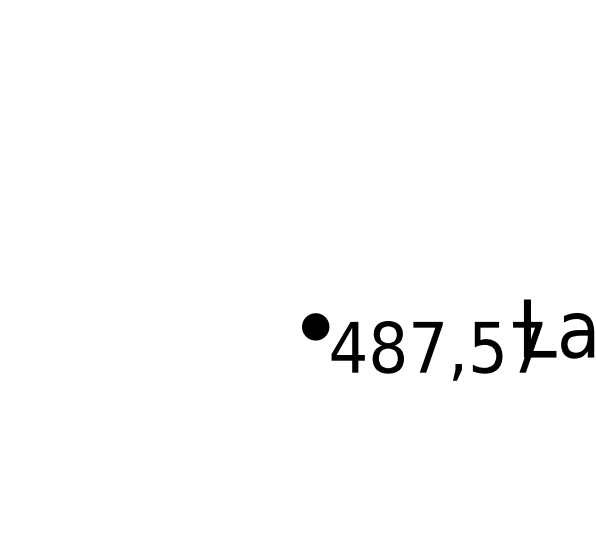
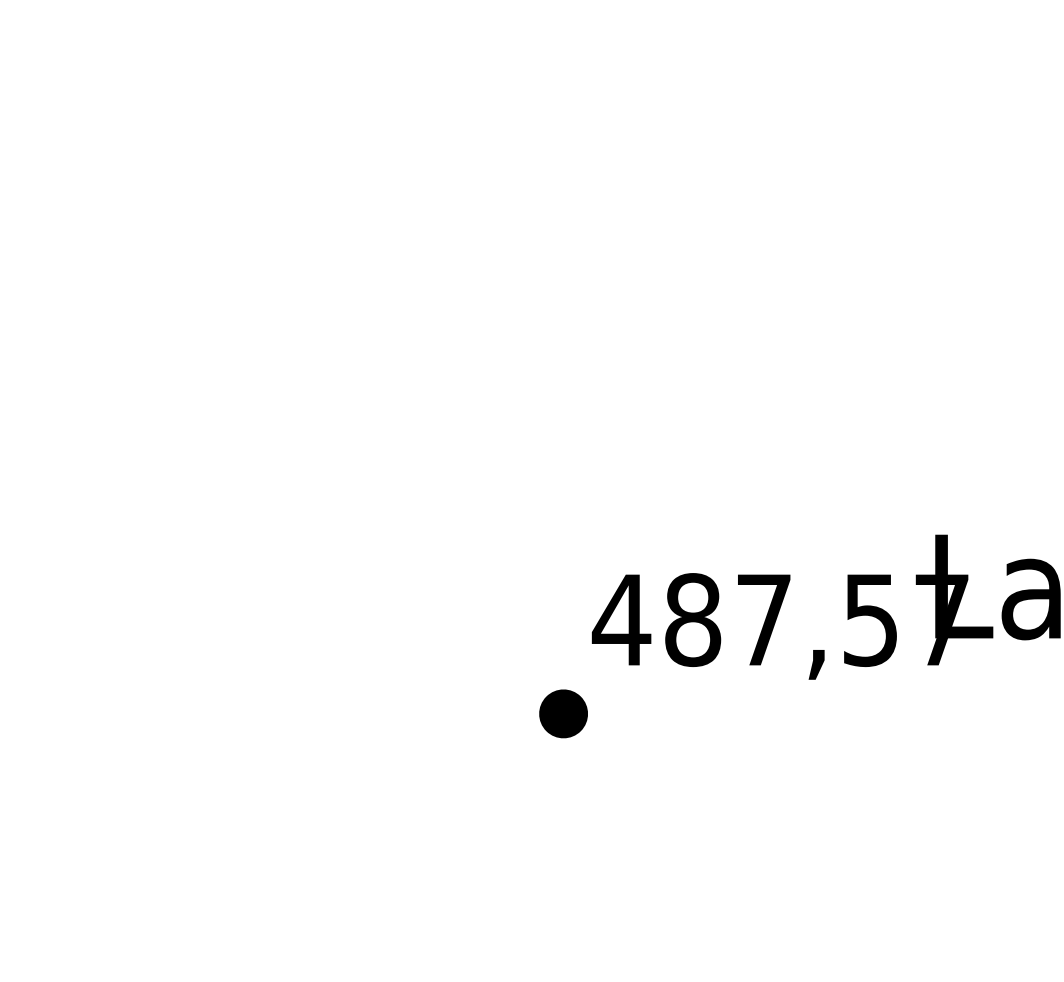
part: (315, 326) -> (563, 713), moved

